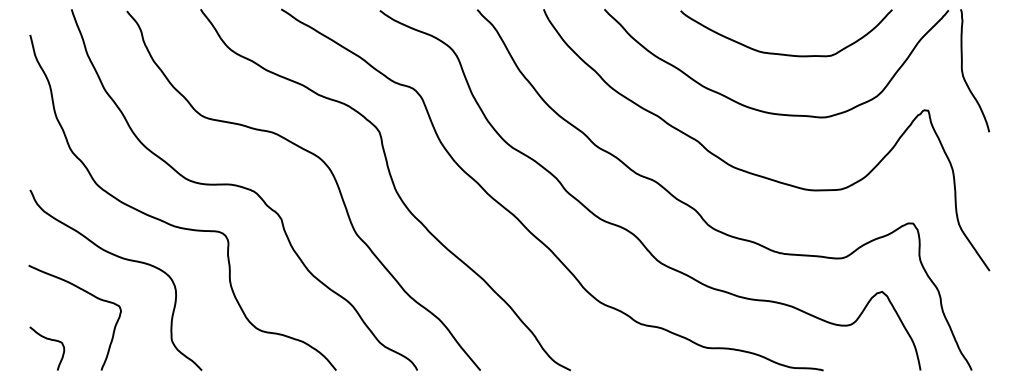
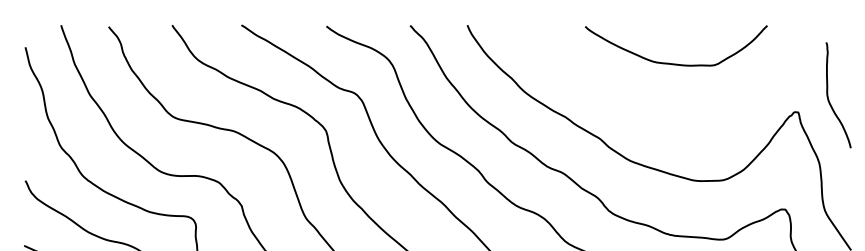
curve: (963, 71) -> (828, 95), moved
curve: (763, 110) -> (656, 112), removed

